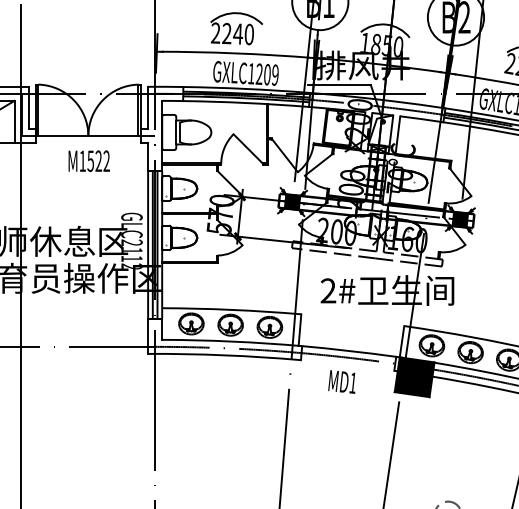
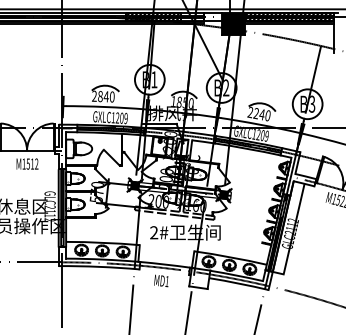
text: (225, 33) -> (99, 96), 2240 -> 2840
text: (96, 160) -> (31, 163), M1522 -> M1512
fill: (414, 377) -> (199, 278), removed

